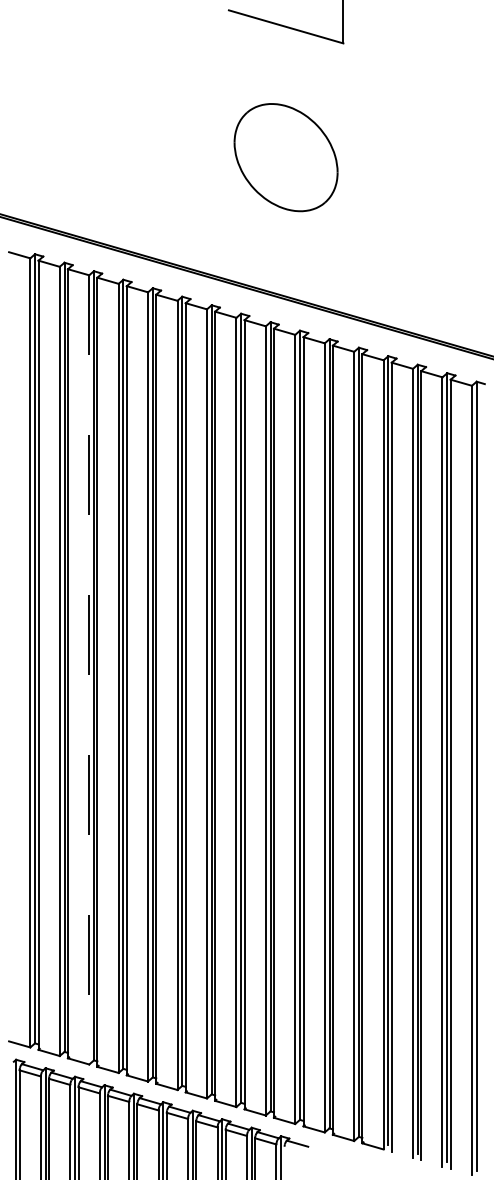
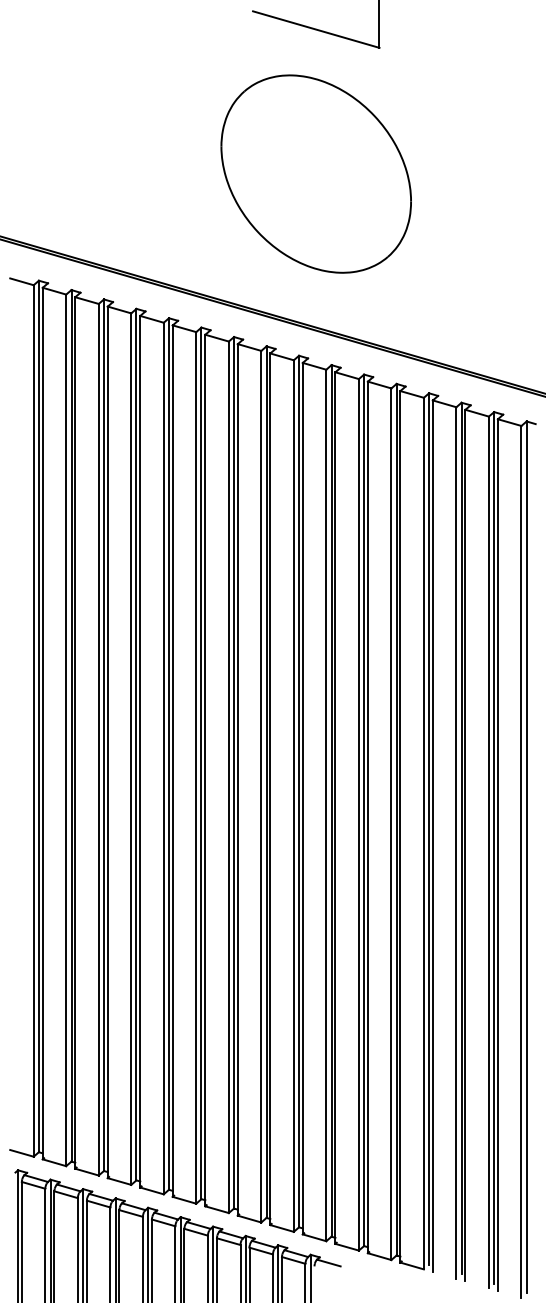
part: (285, 157) -> (315, 173), size x1.67
line: (89, 669) -> (99, 739), dashed -> solid

